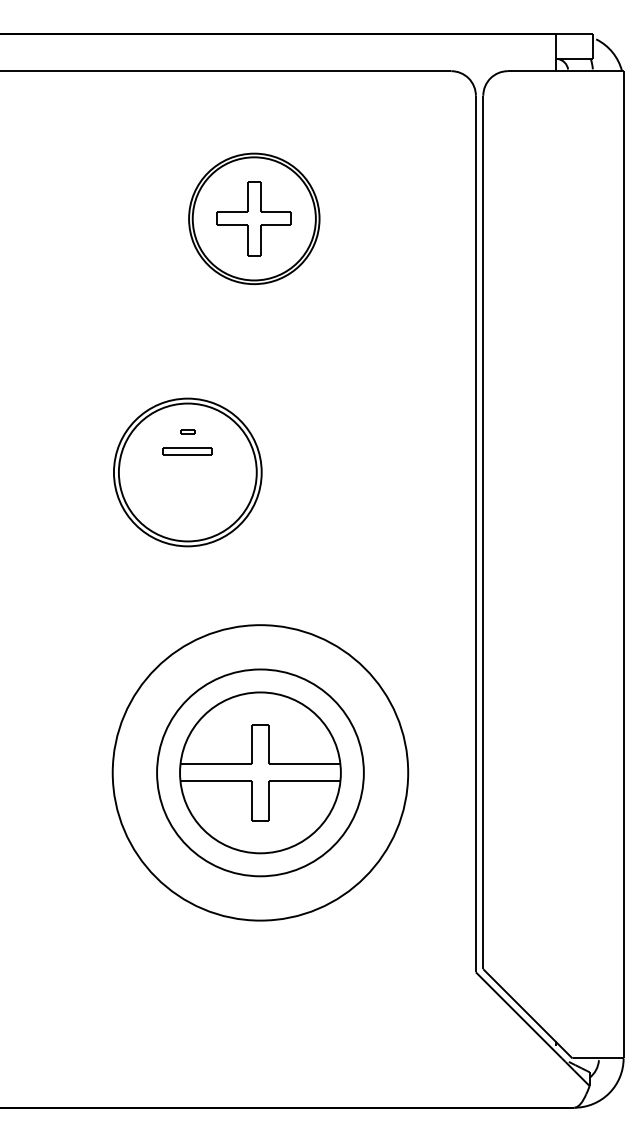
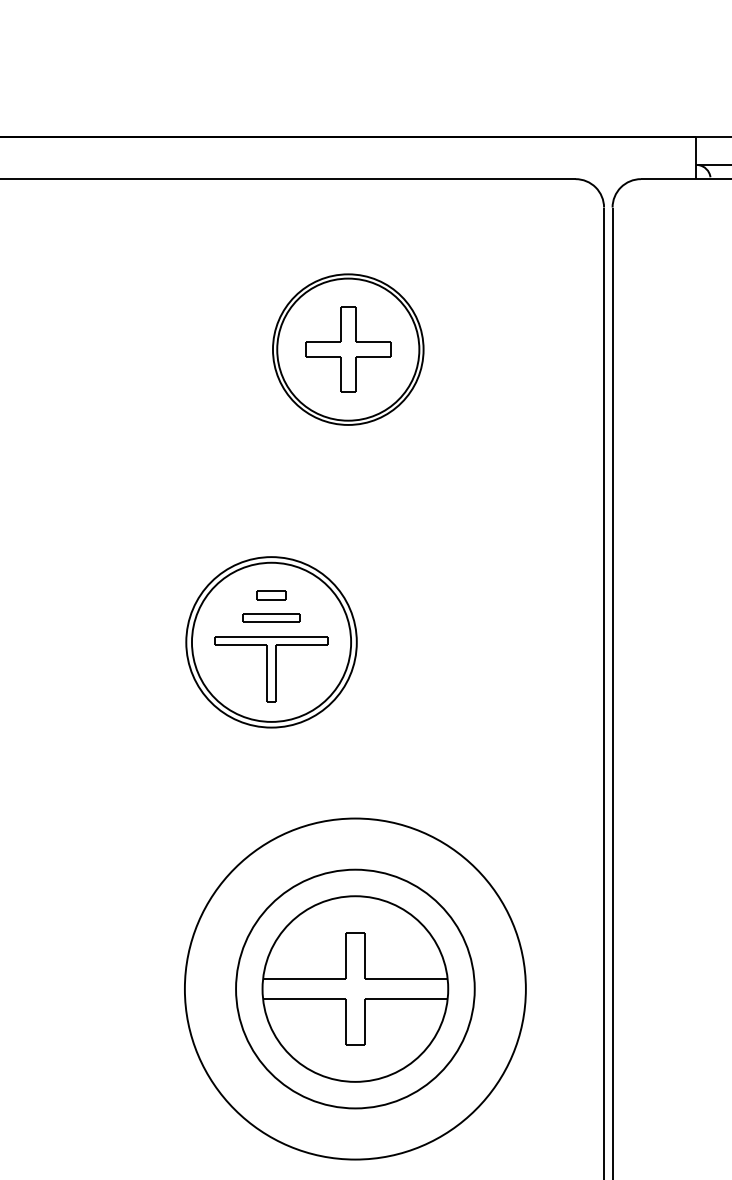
part: (187, 431) -> (271, 595), size x1.67
part: (187, 495) -> (271, 668), added

